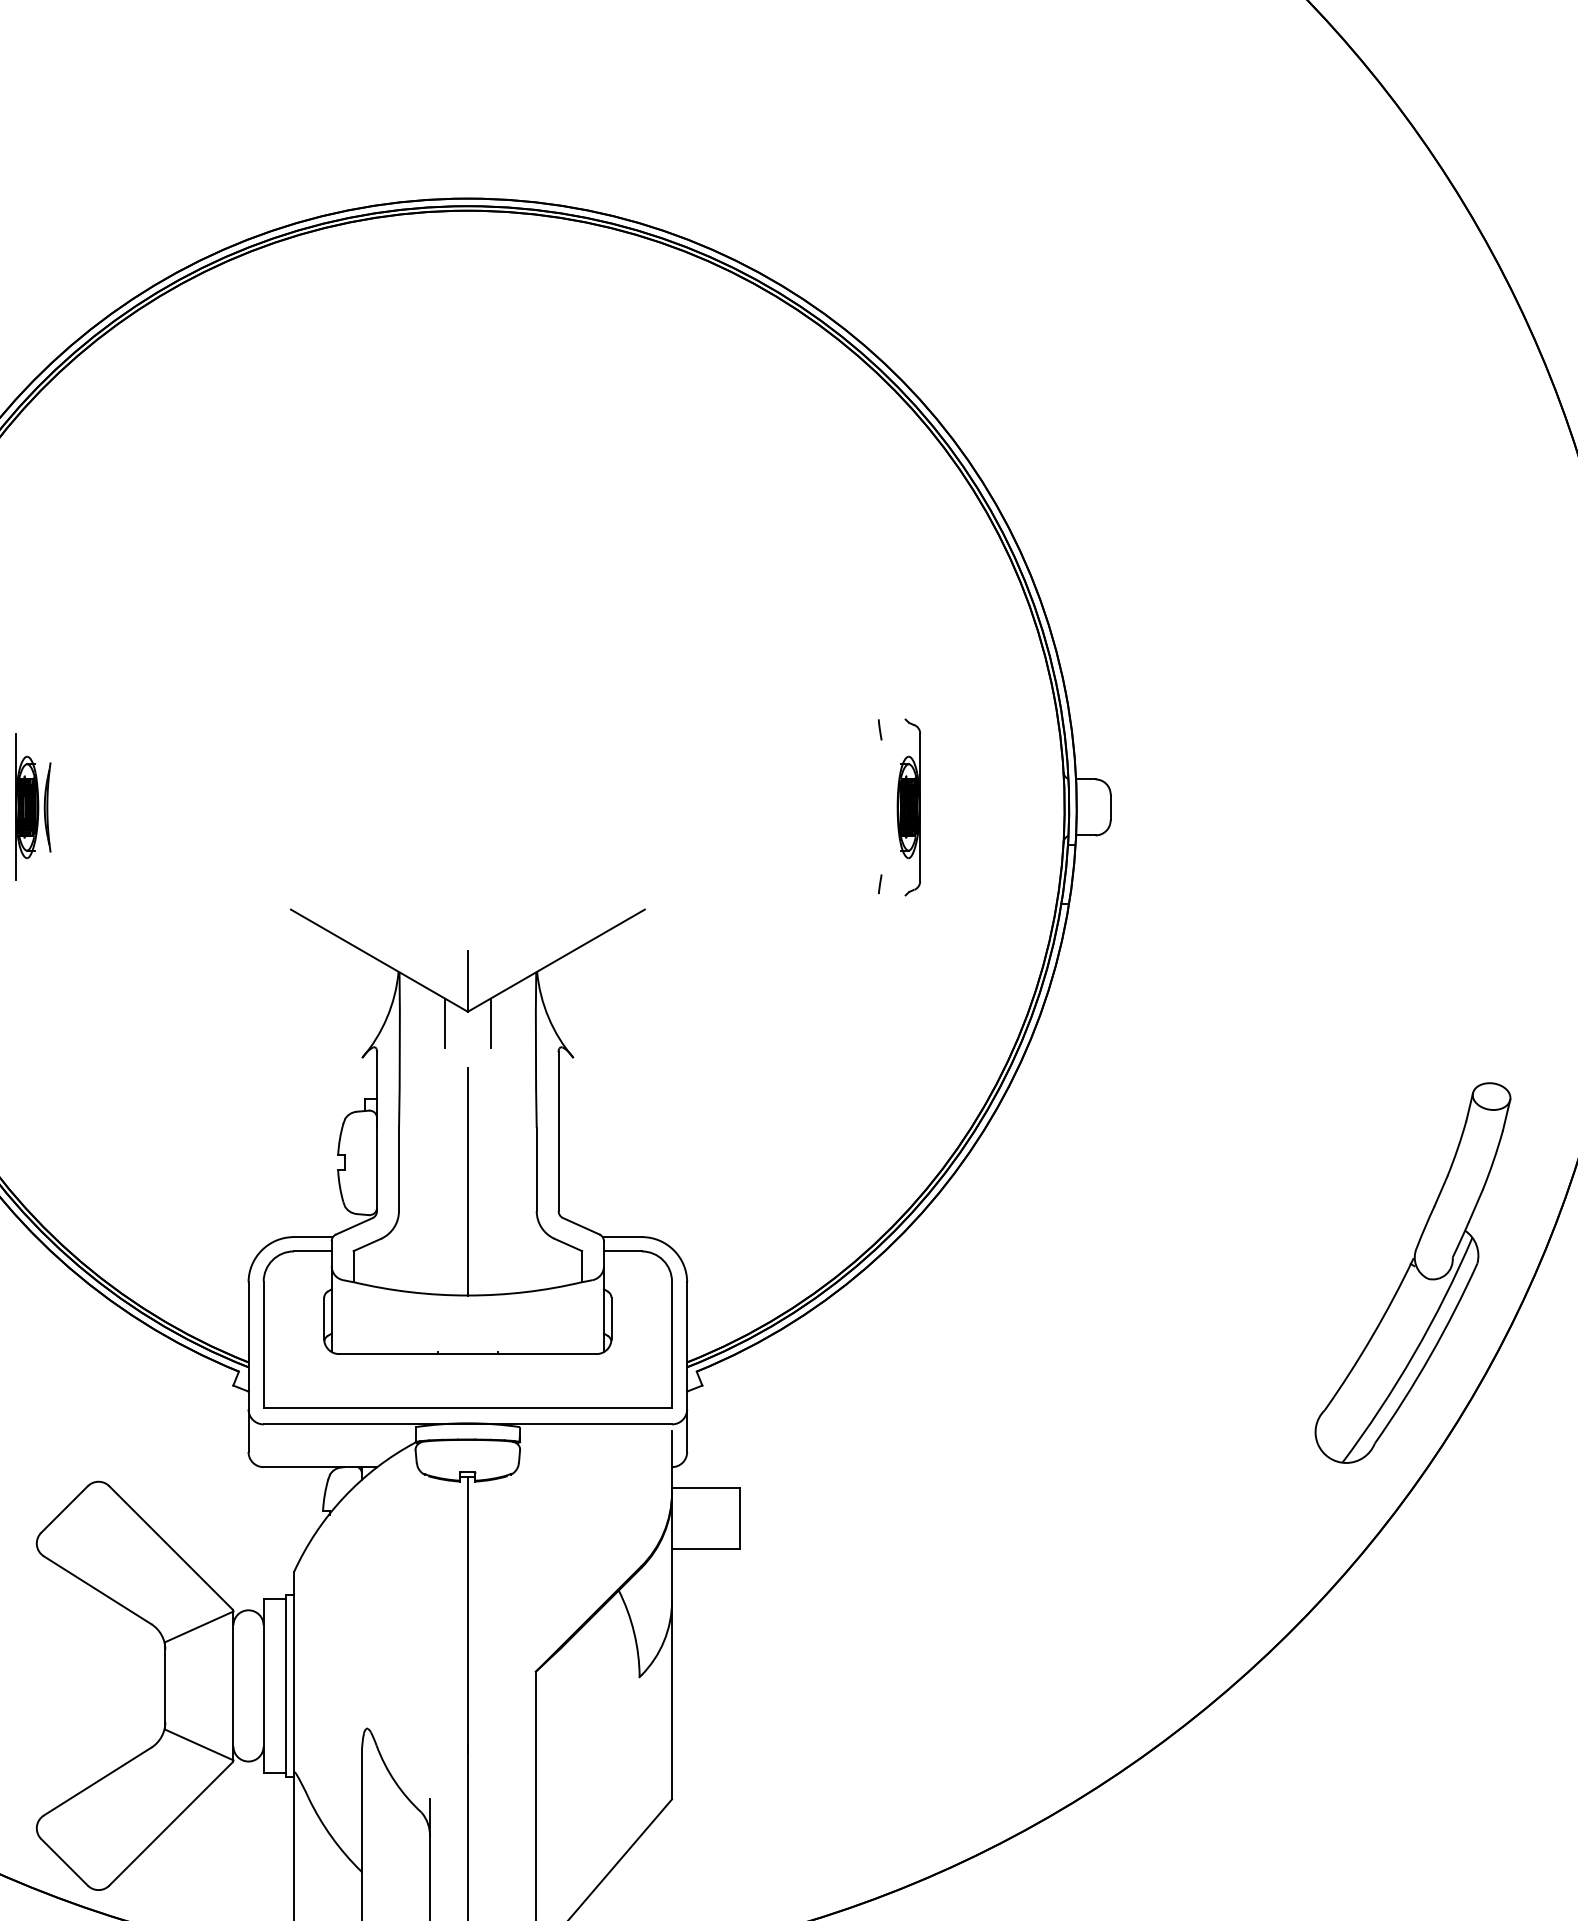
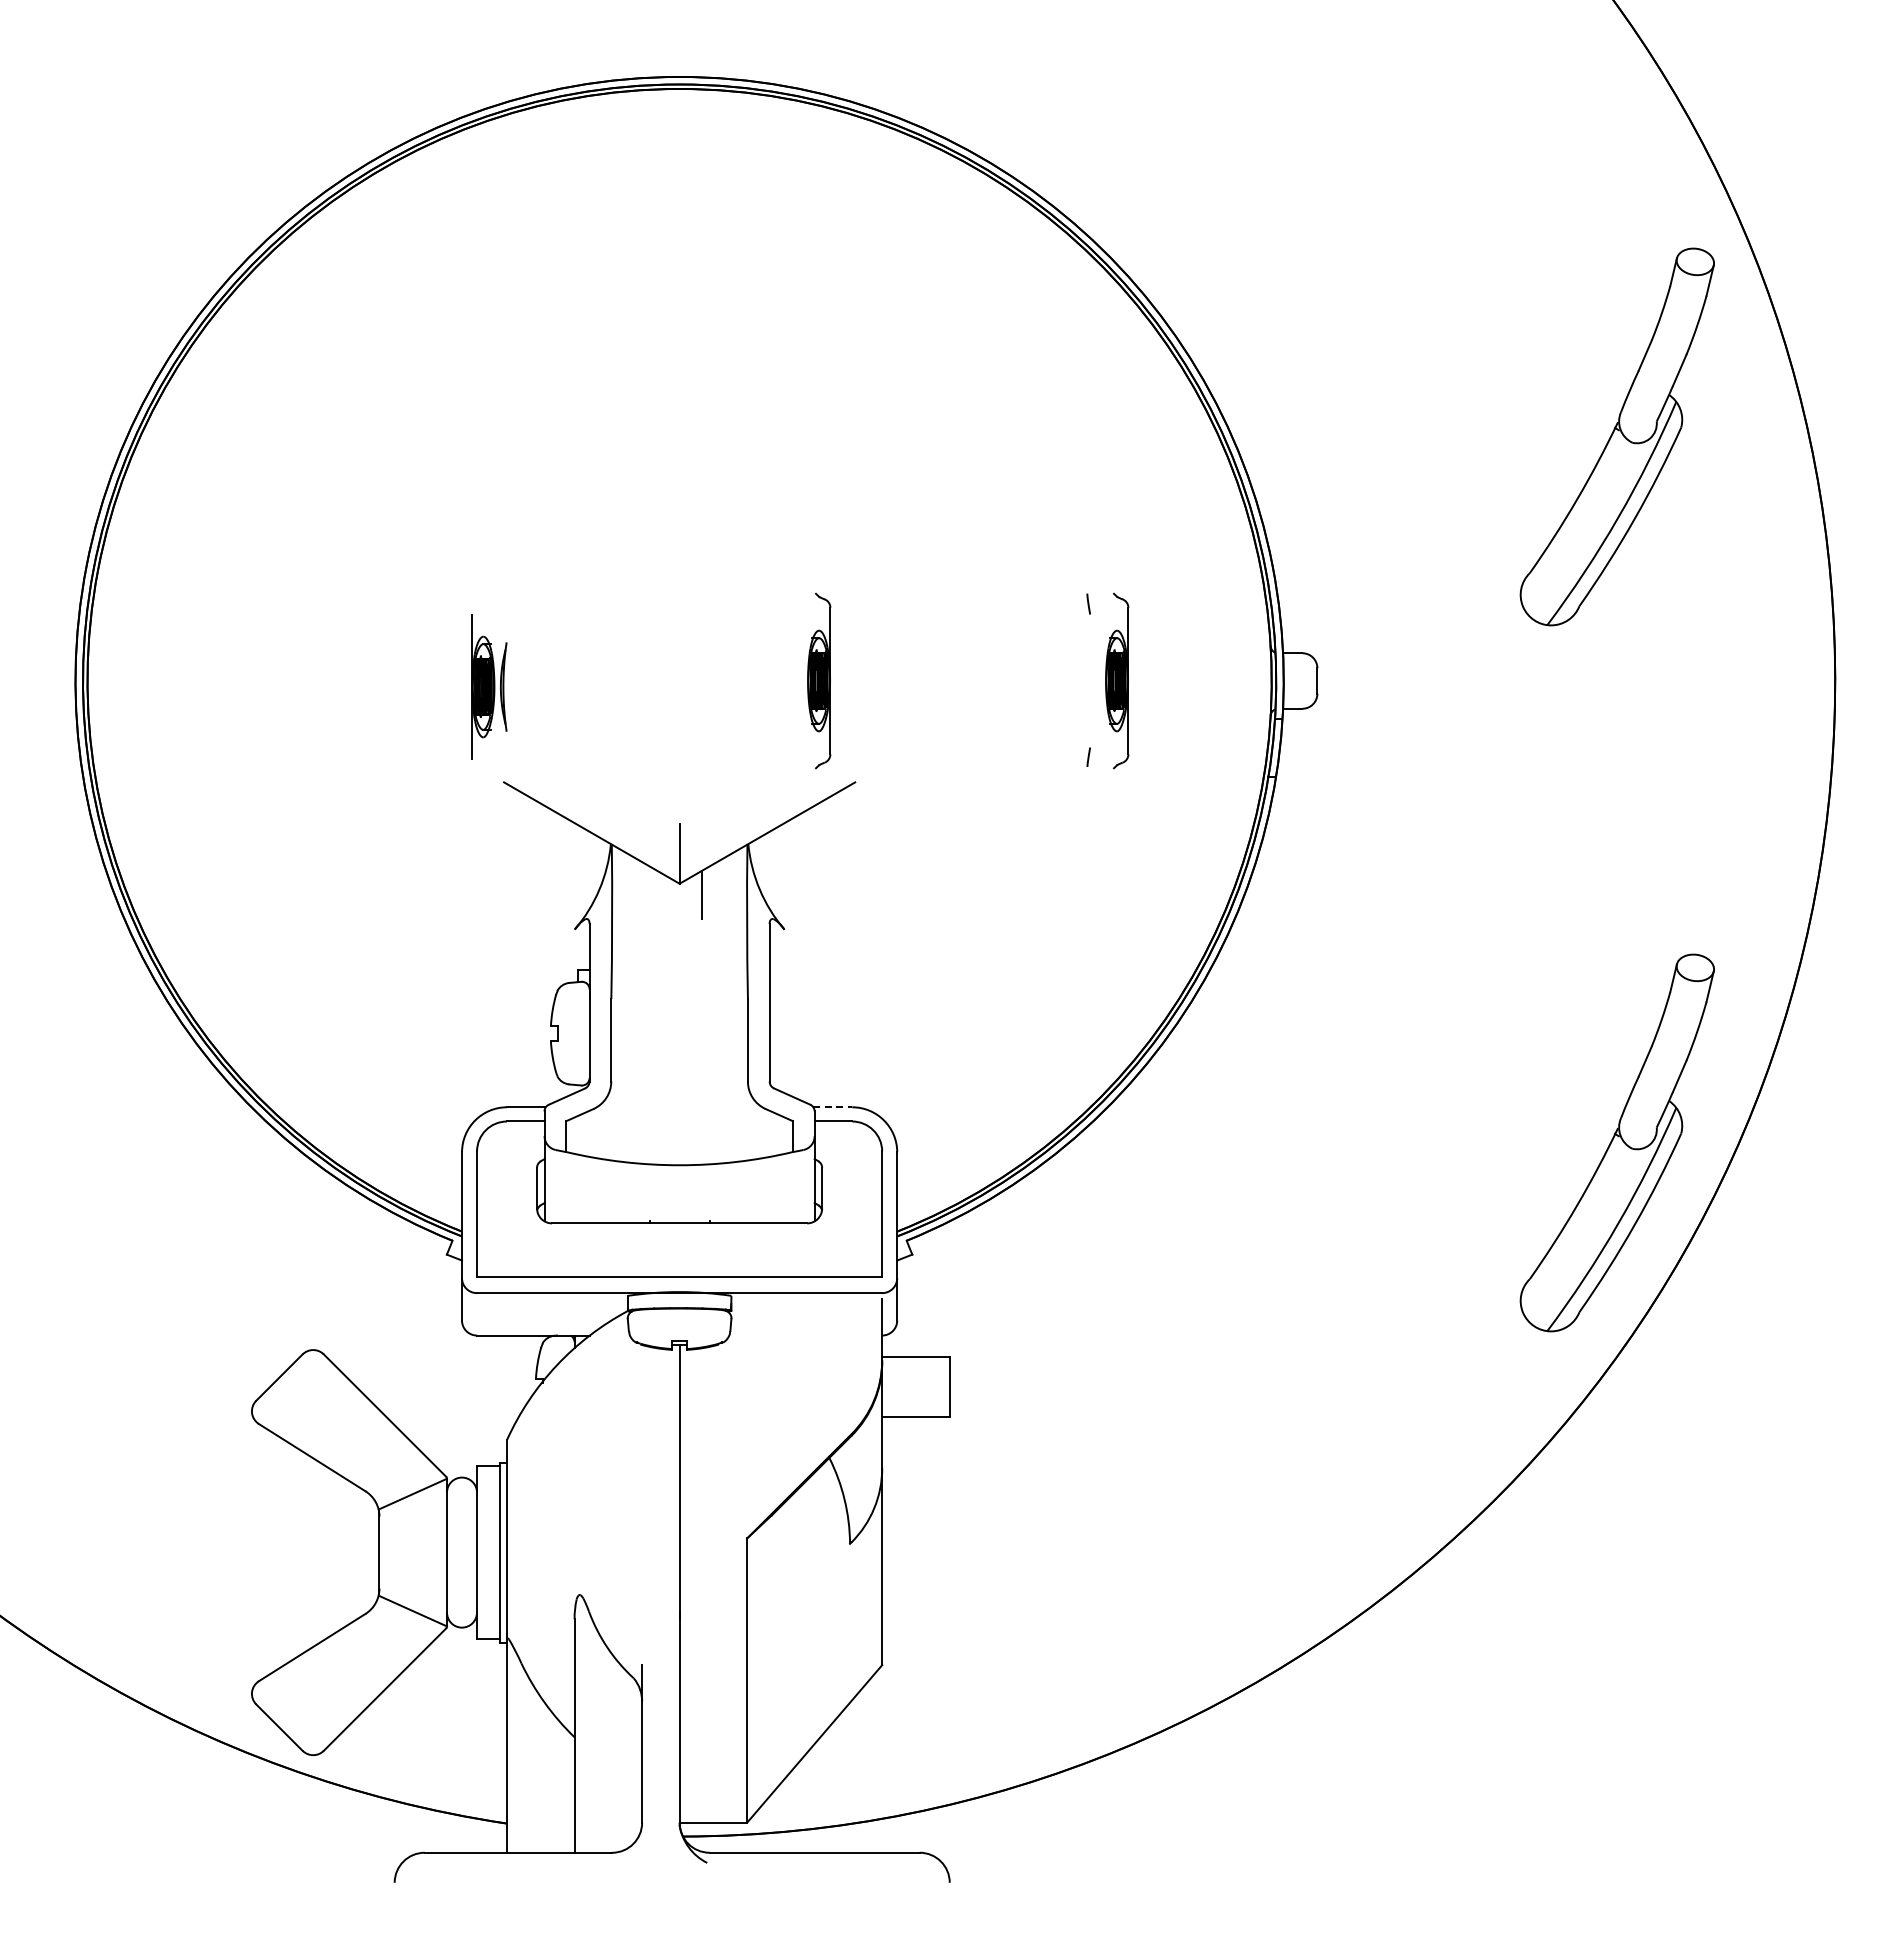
part: (1412, 560) -> (1616, 436), added
part: (33, 806) -> (489, 686), moved
part: (608, 806) -> (819, 680), added
line: (445, 1022) -> (657, 894), removed
line: (467, 1181) -> (679, 1052), removed
line: (622, 1237) -> (833, 1107), solid -> dashed

